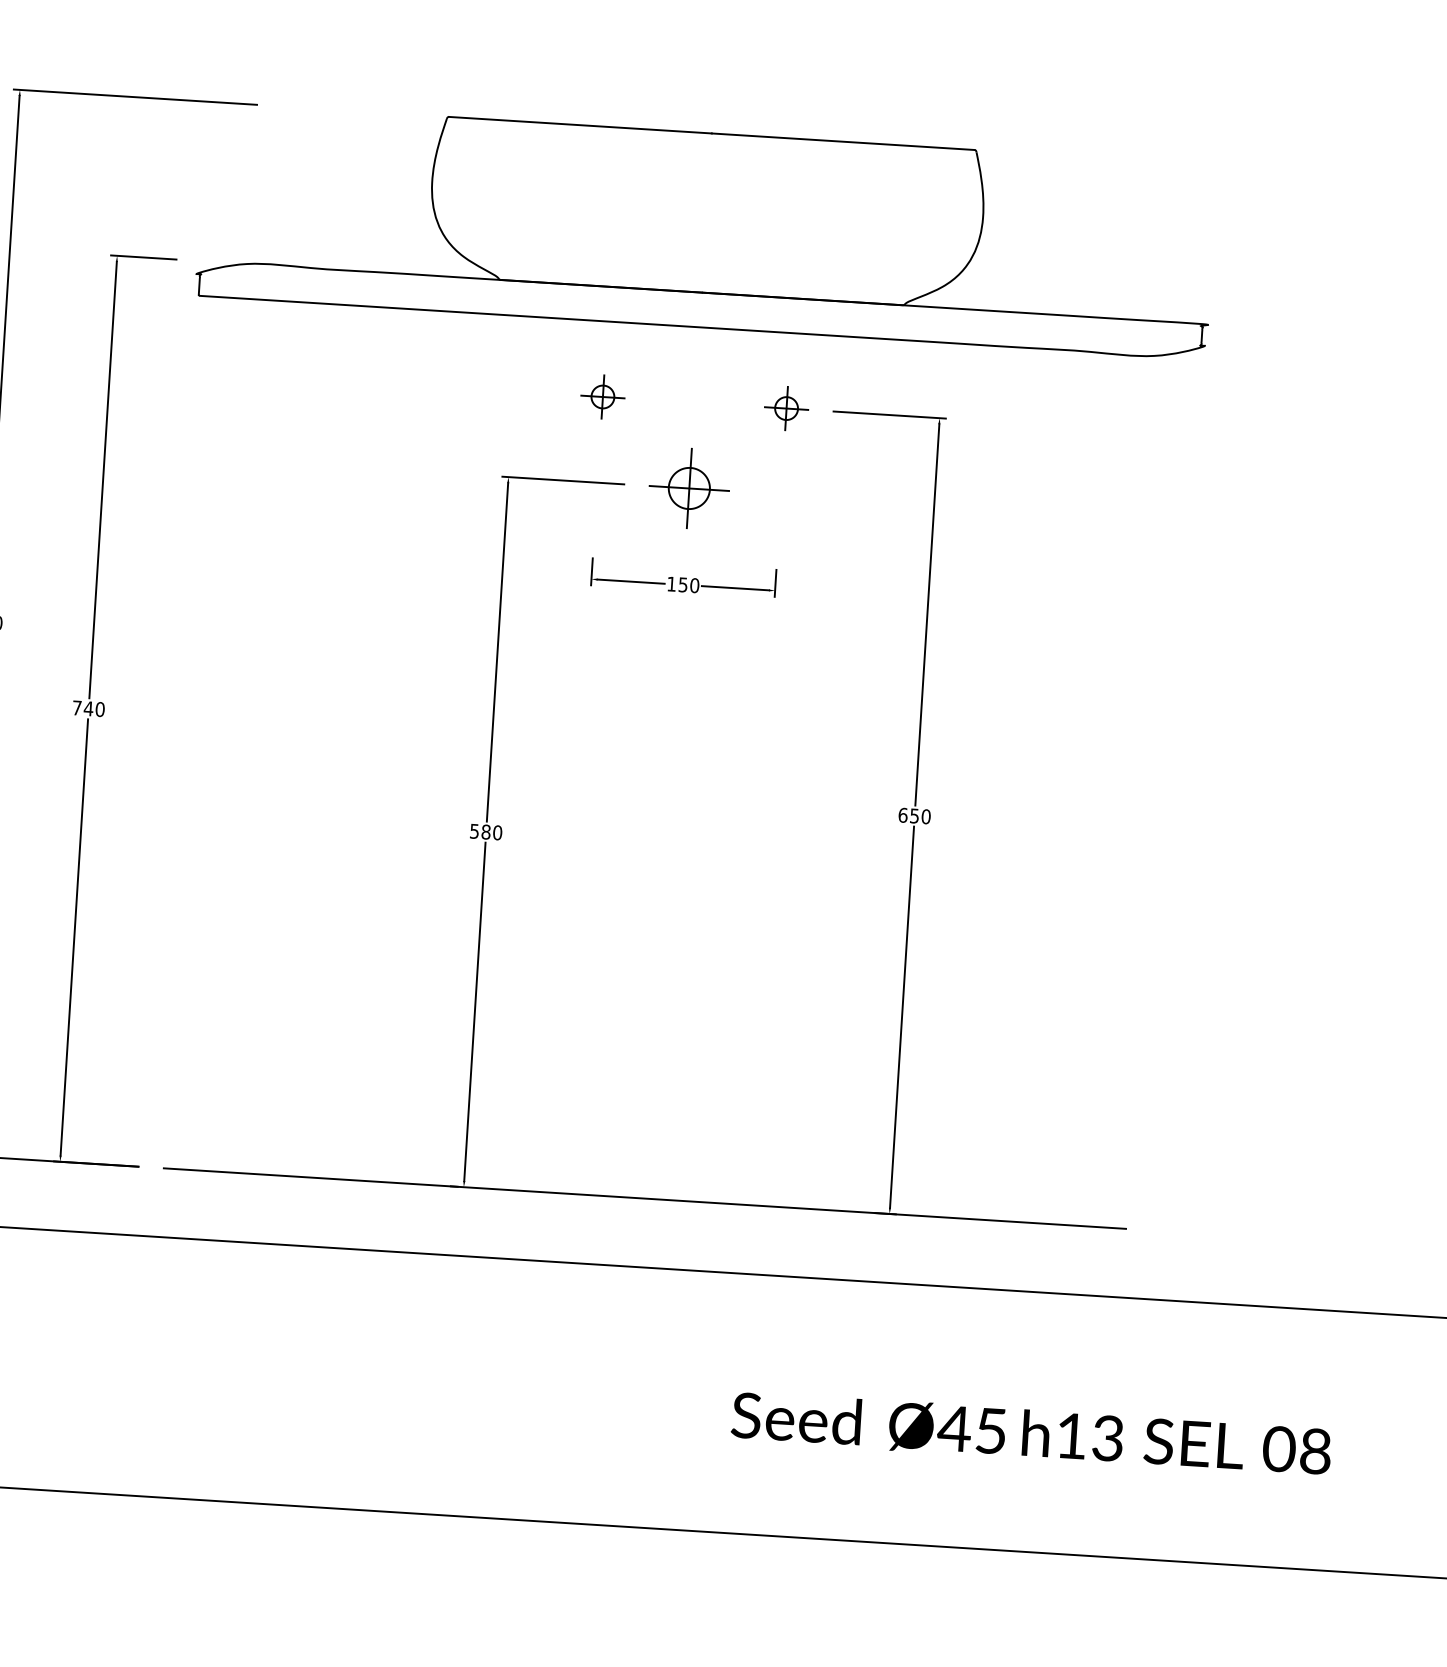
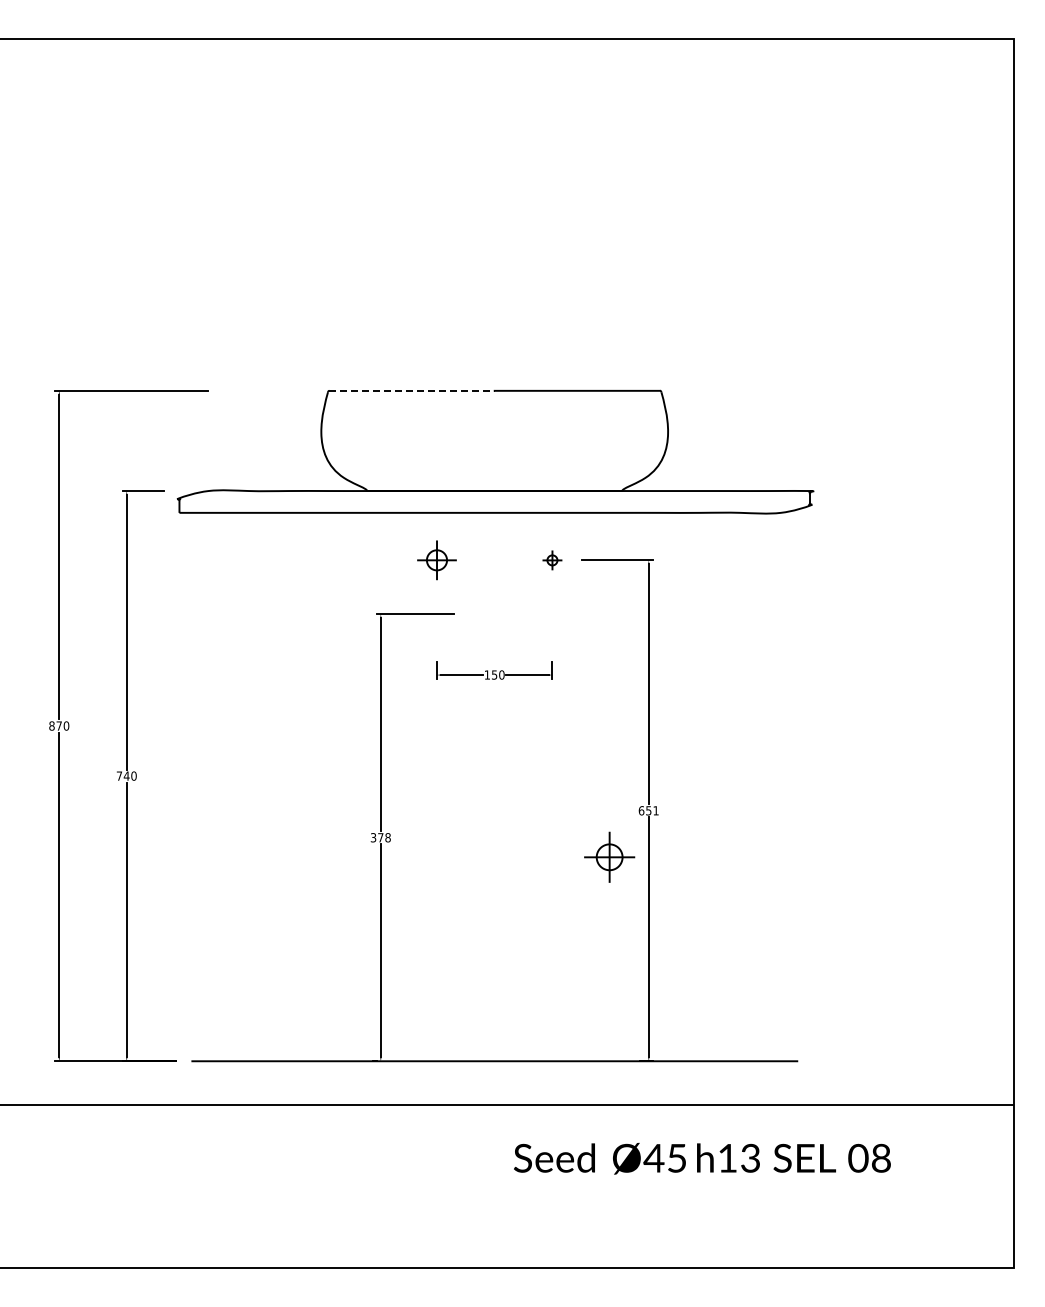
line: (581, 124) -> (412, 390), solid -> dashed
part: (602, 397) -> (436, 560), size x1.4
part: (786, 408) -> (552, 560), size x0.7
part: (689, 487) -> (609, 856), moved
text: (925, 816) -> (655, 810), 650 -> 651
text: (485, 831) -> (380, 837), 580 -> 378
text: (1031, 1433) -> (702, 1158), moved

